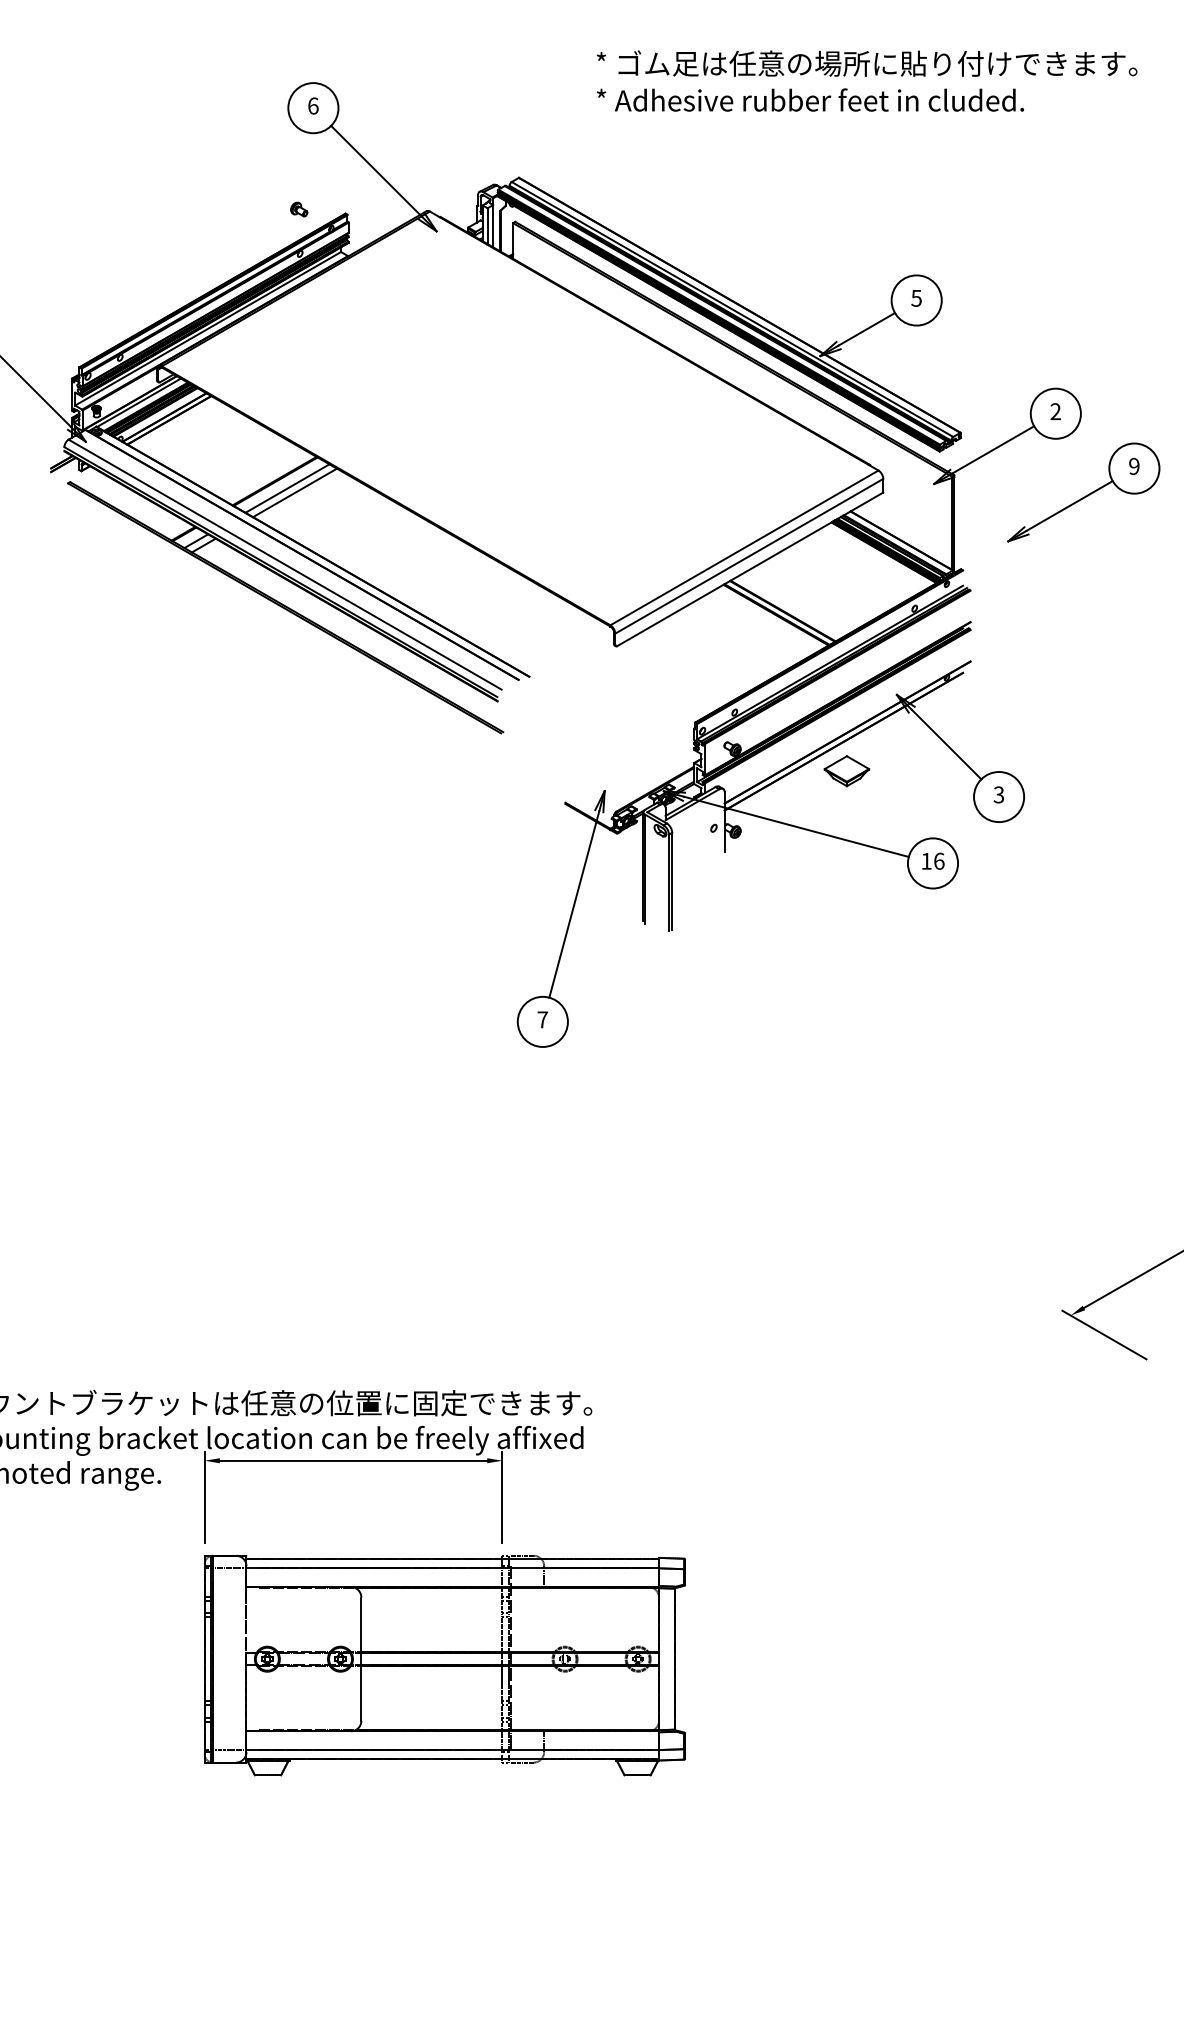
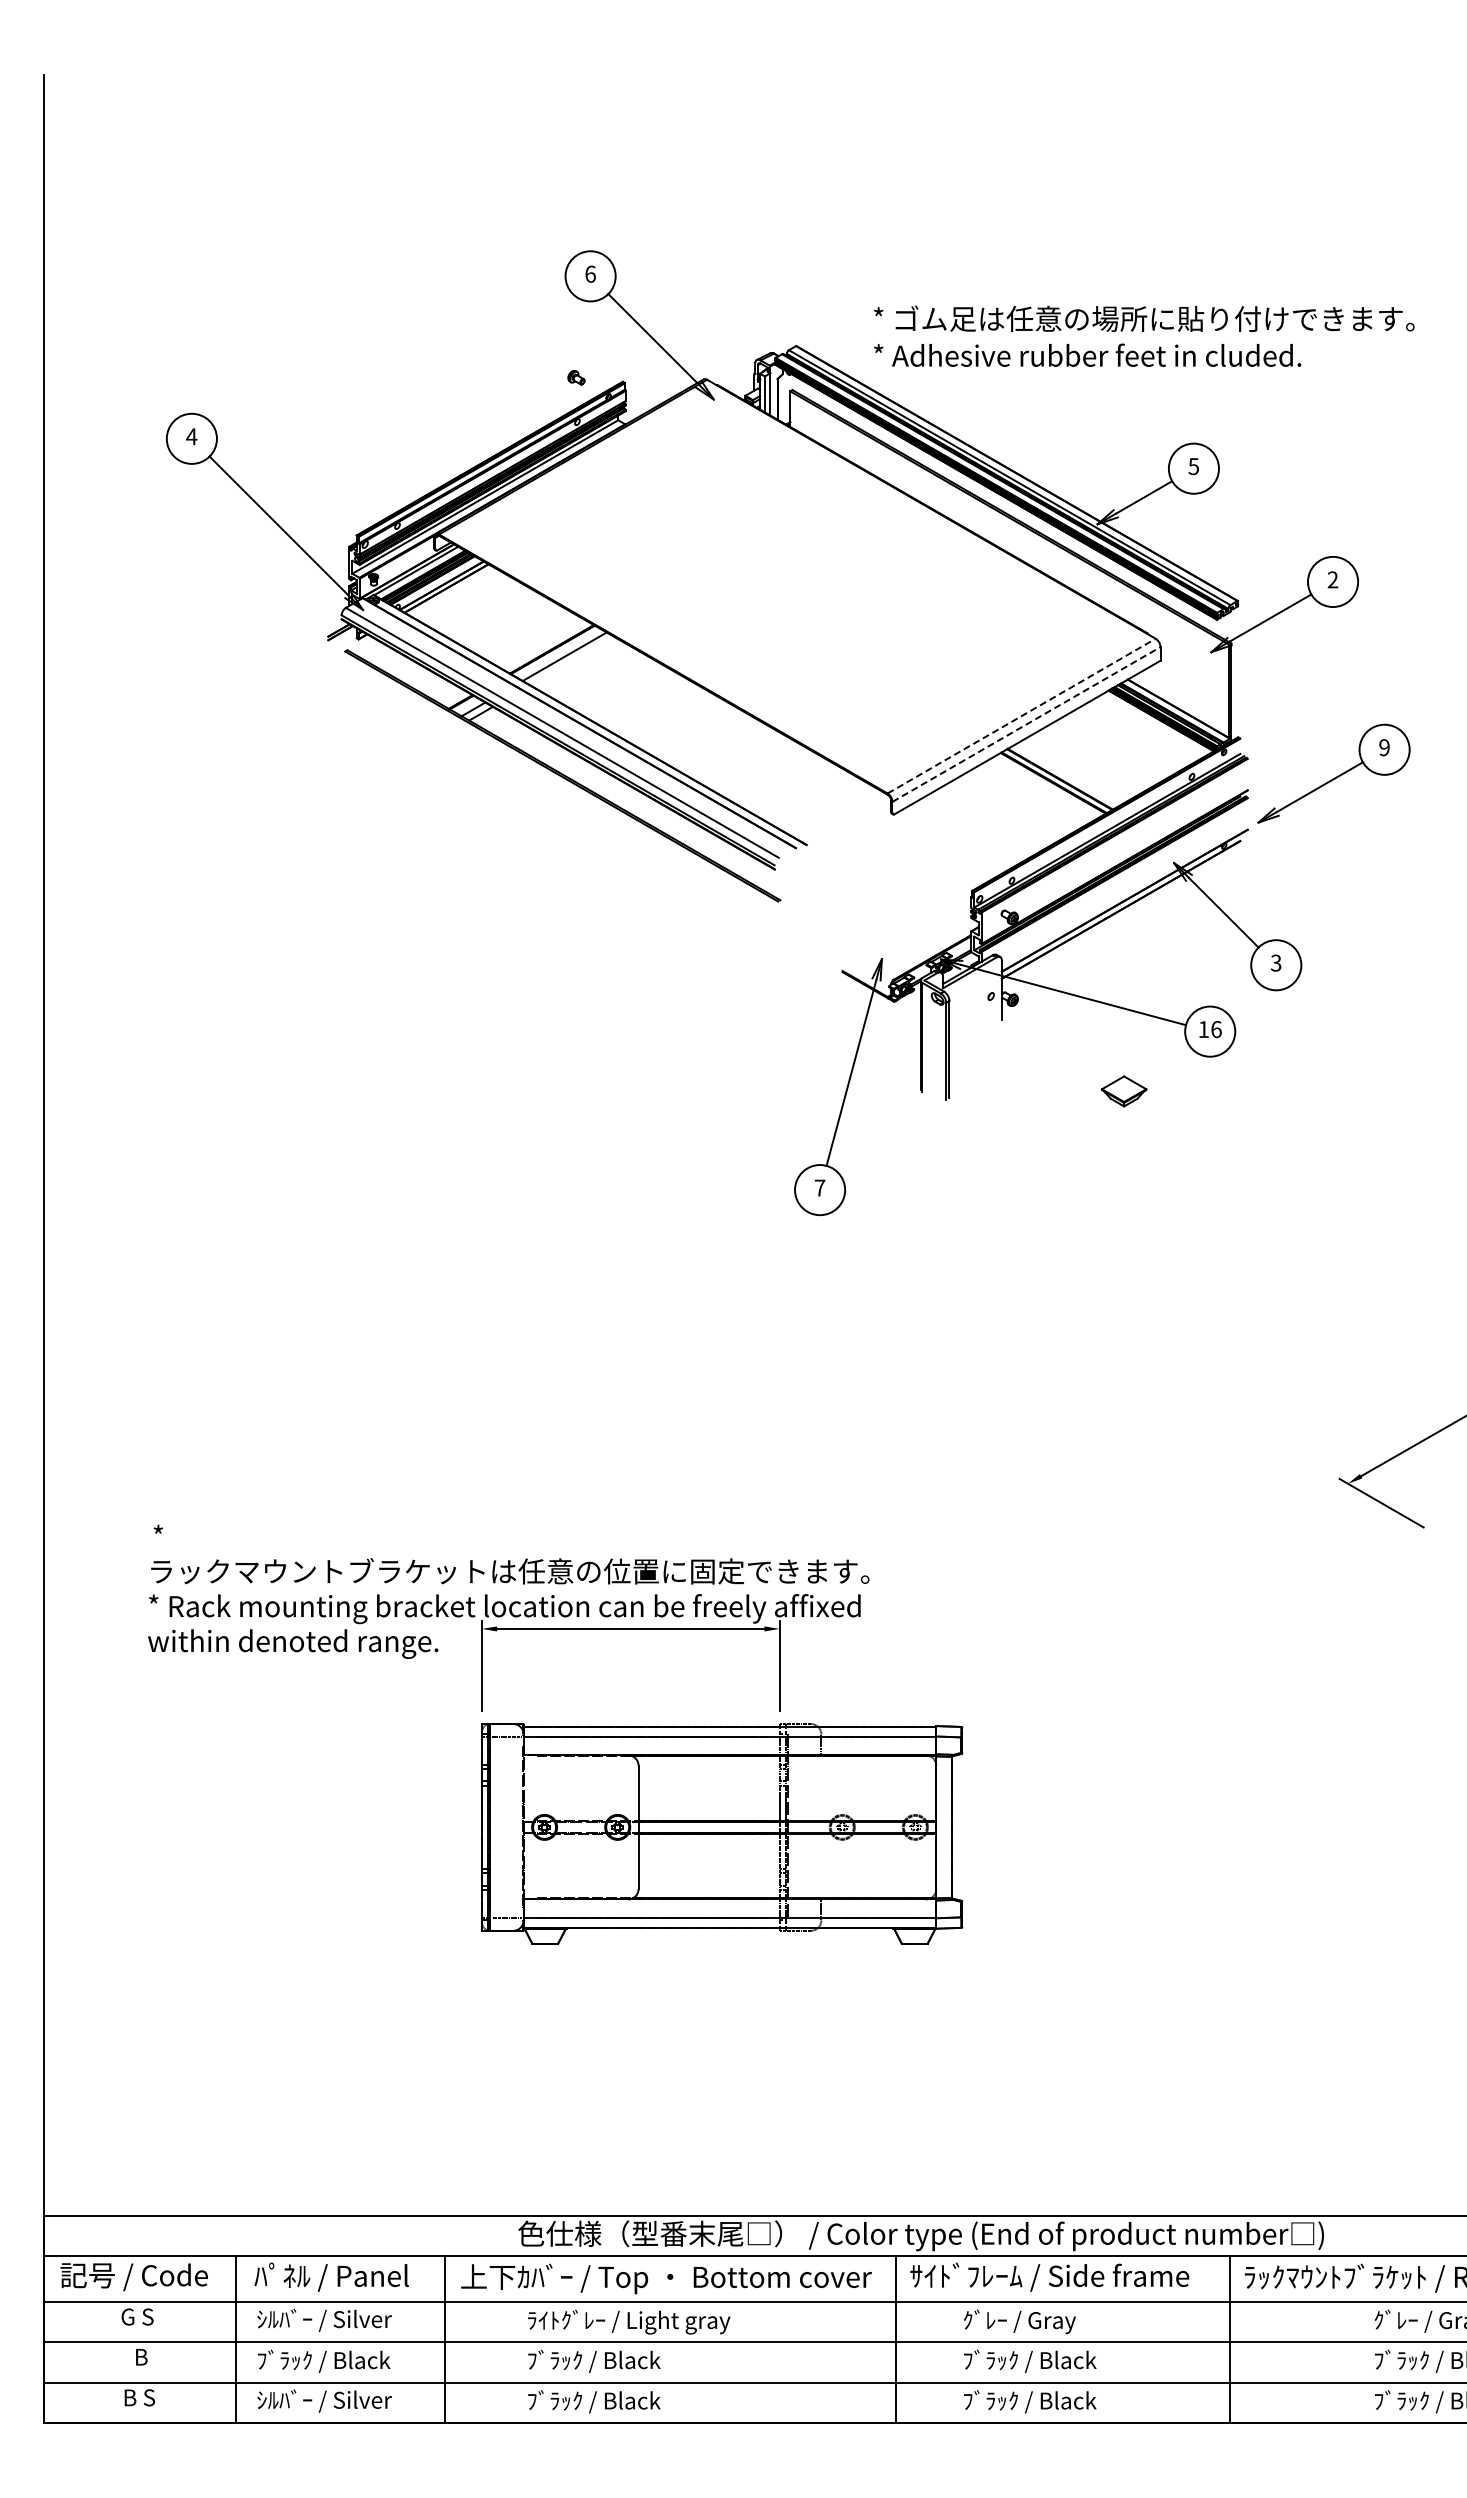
text: (867, 80) -> (1144, 335), moved
line: (295, 492) -> (572, 660), removed
part: (1083, 492) -> (1333, 773), moved
line: (744, 548) -> (1021, 716), solid -> dashed
line: (749, 556) -> (1026, 724), solid -> dashed
part: (846, 771) -> (1123, 1091), moved

